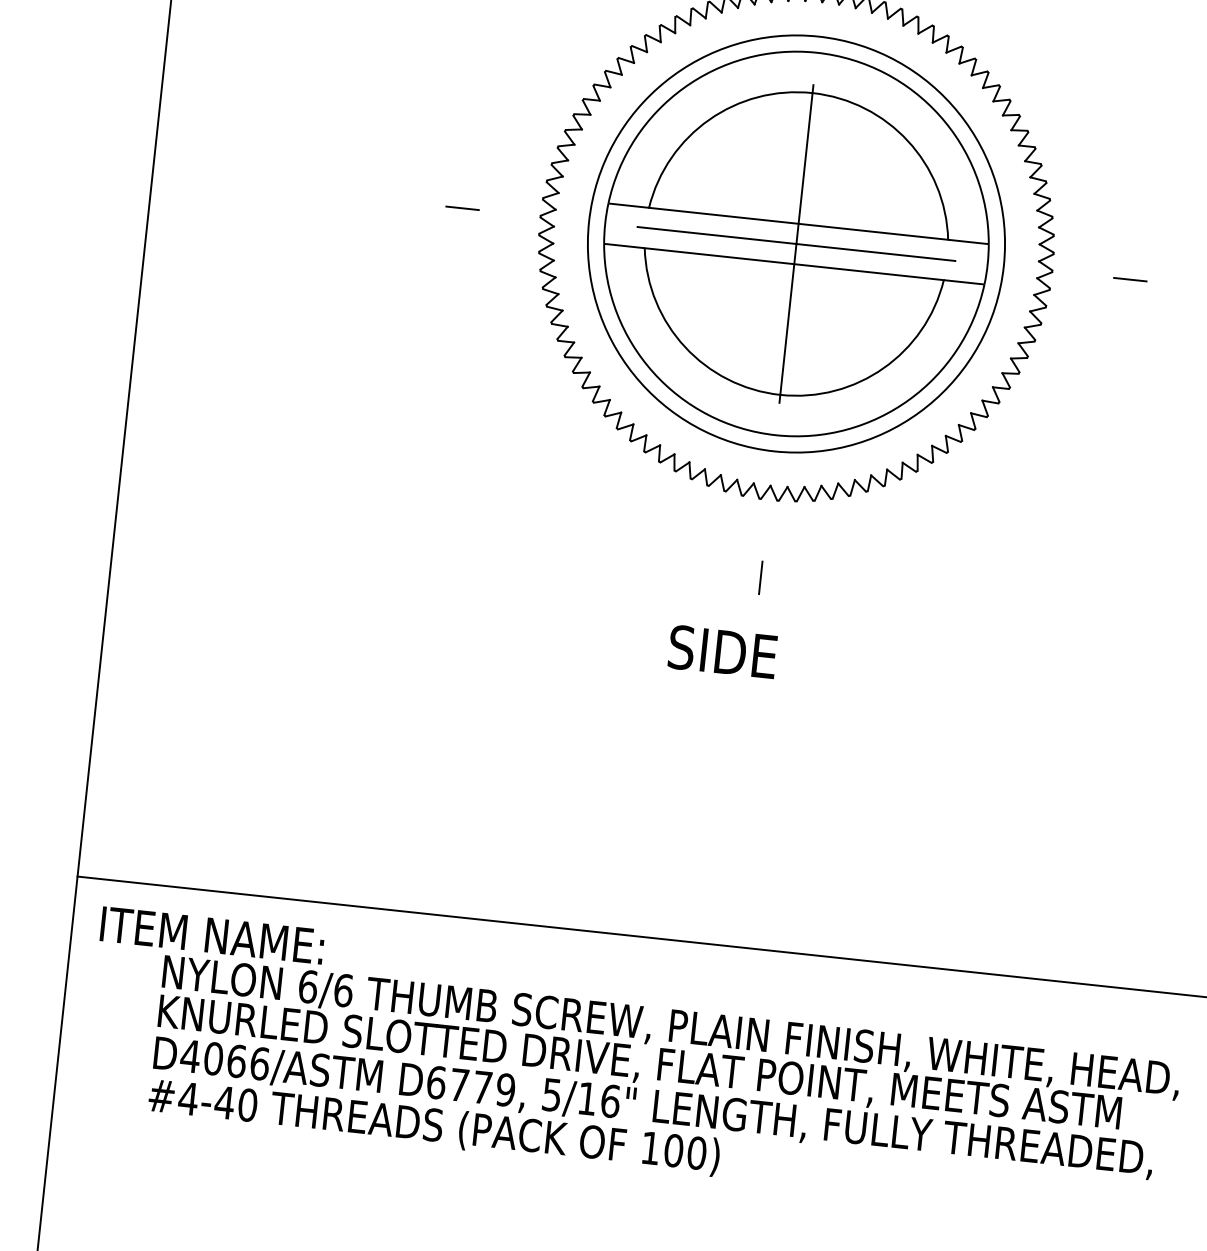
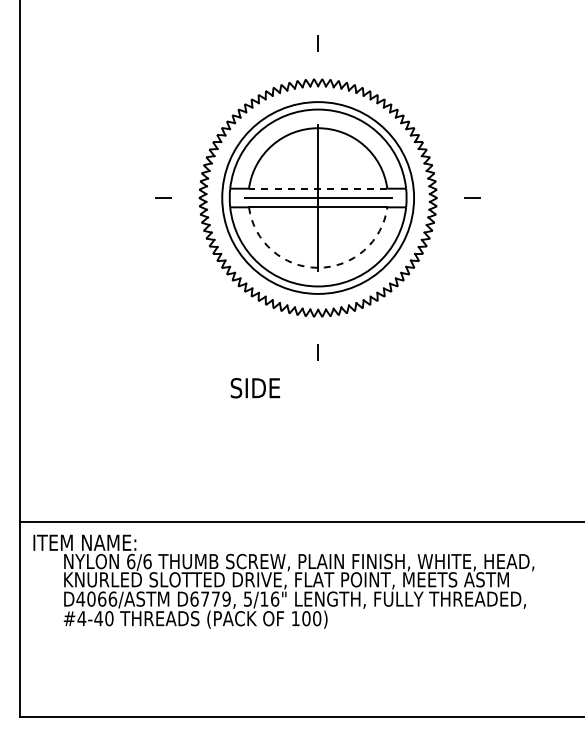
line: (797, 223) -> (317, 188), solid -> dashed
arc: (781, 394) -> (318, 267), solid -> dashed
text: (722, 652) -> (255, 388), moved

